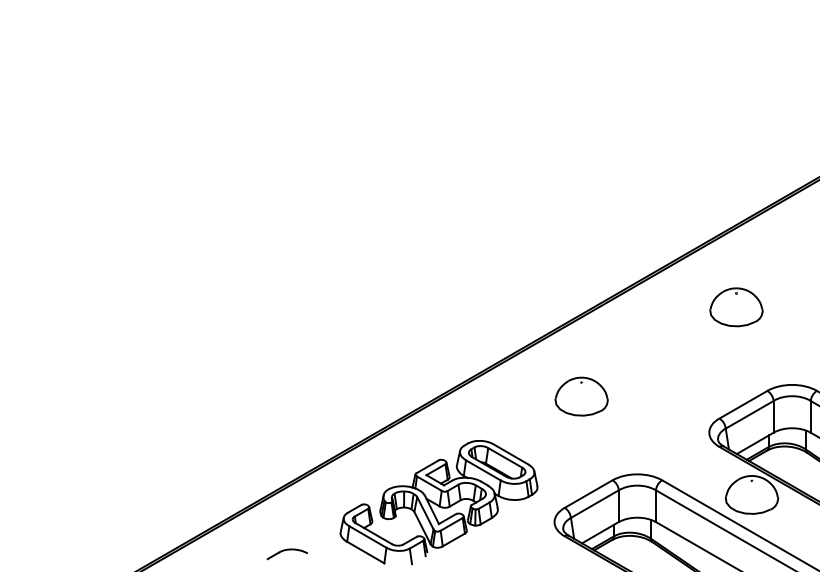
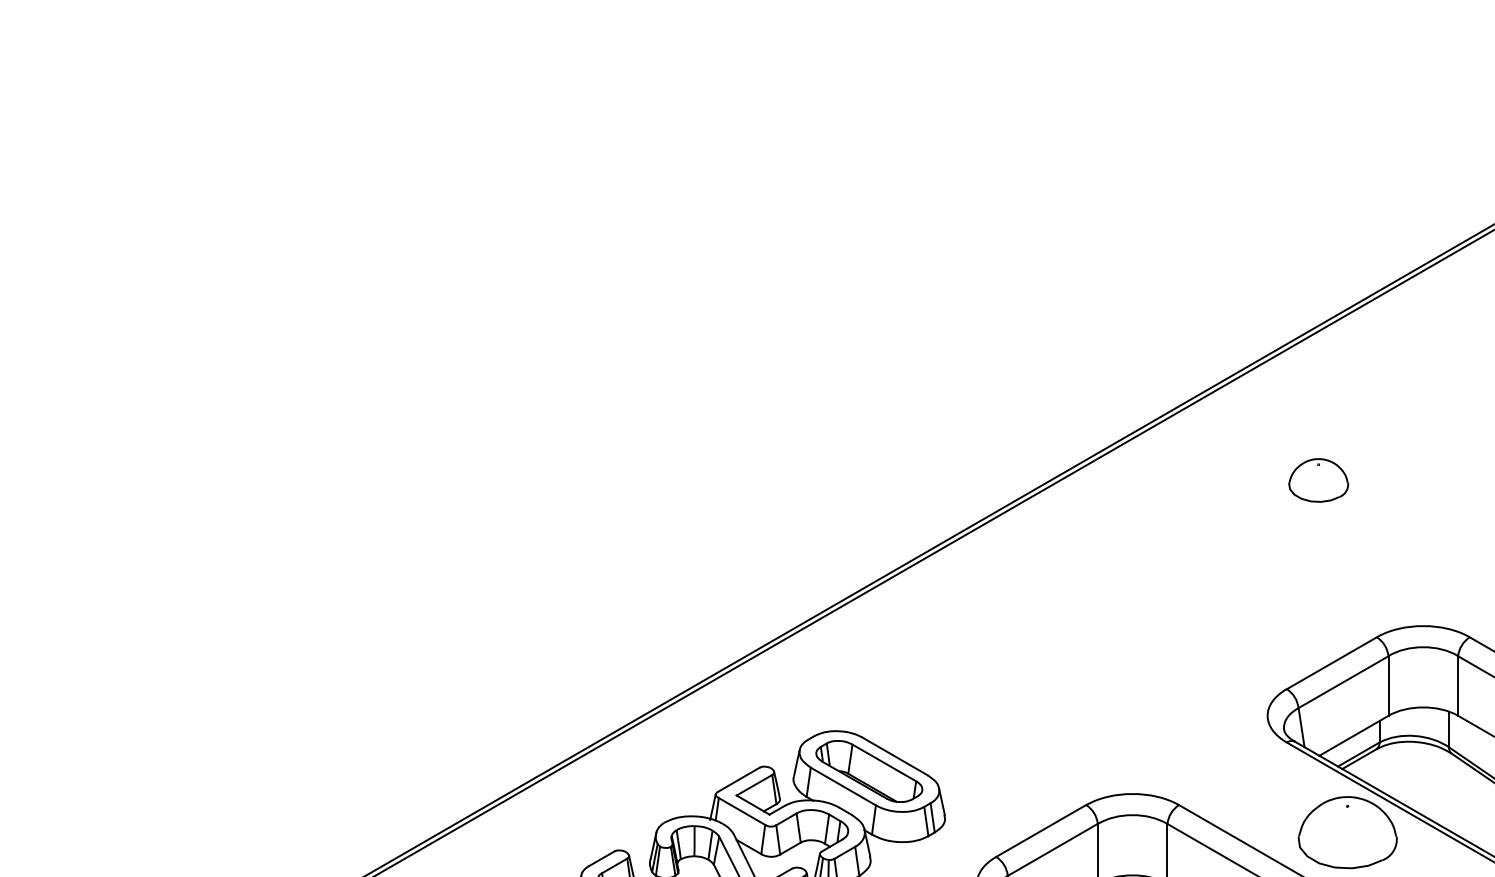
part: (736, 307) -> (1318, 480), size x0.6
part: (581, 396) -> (1027, 647), removed

